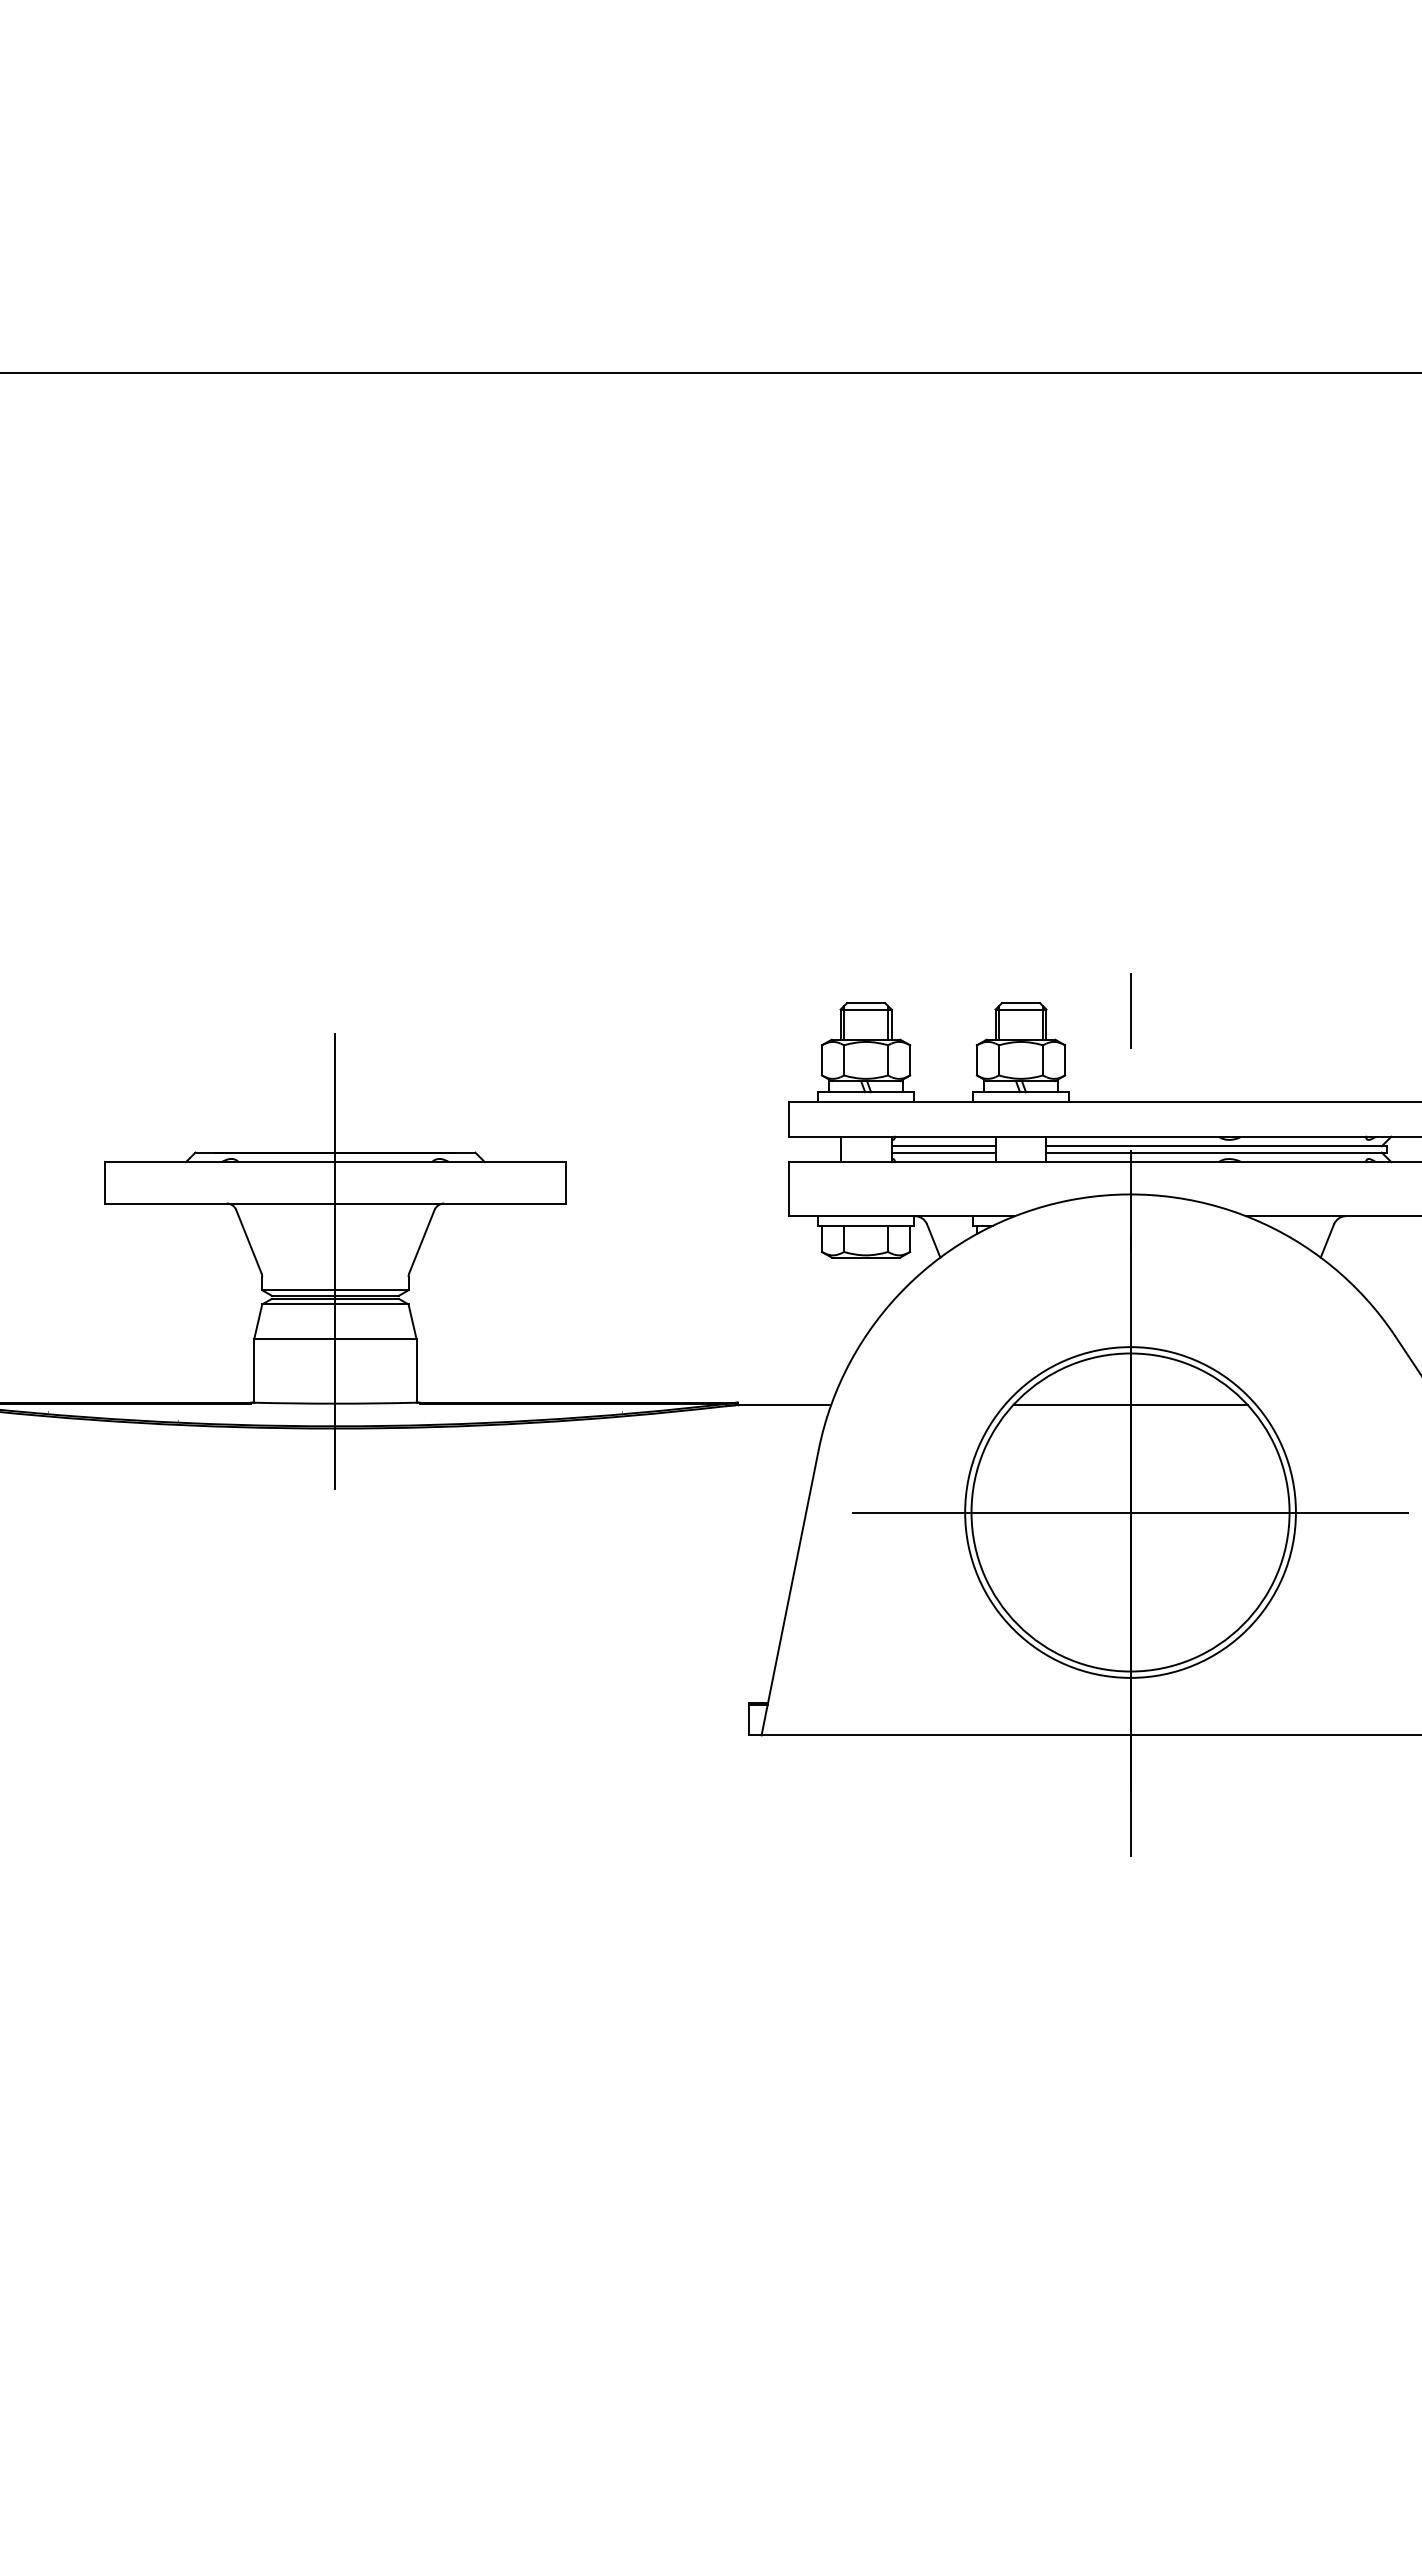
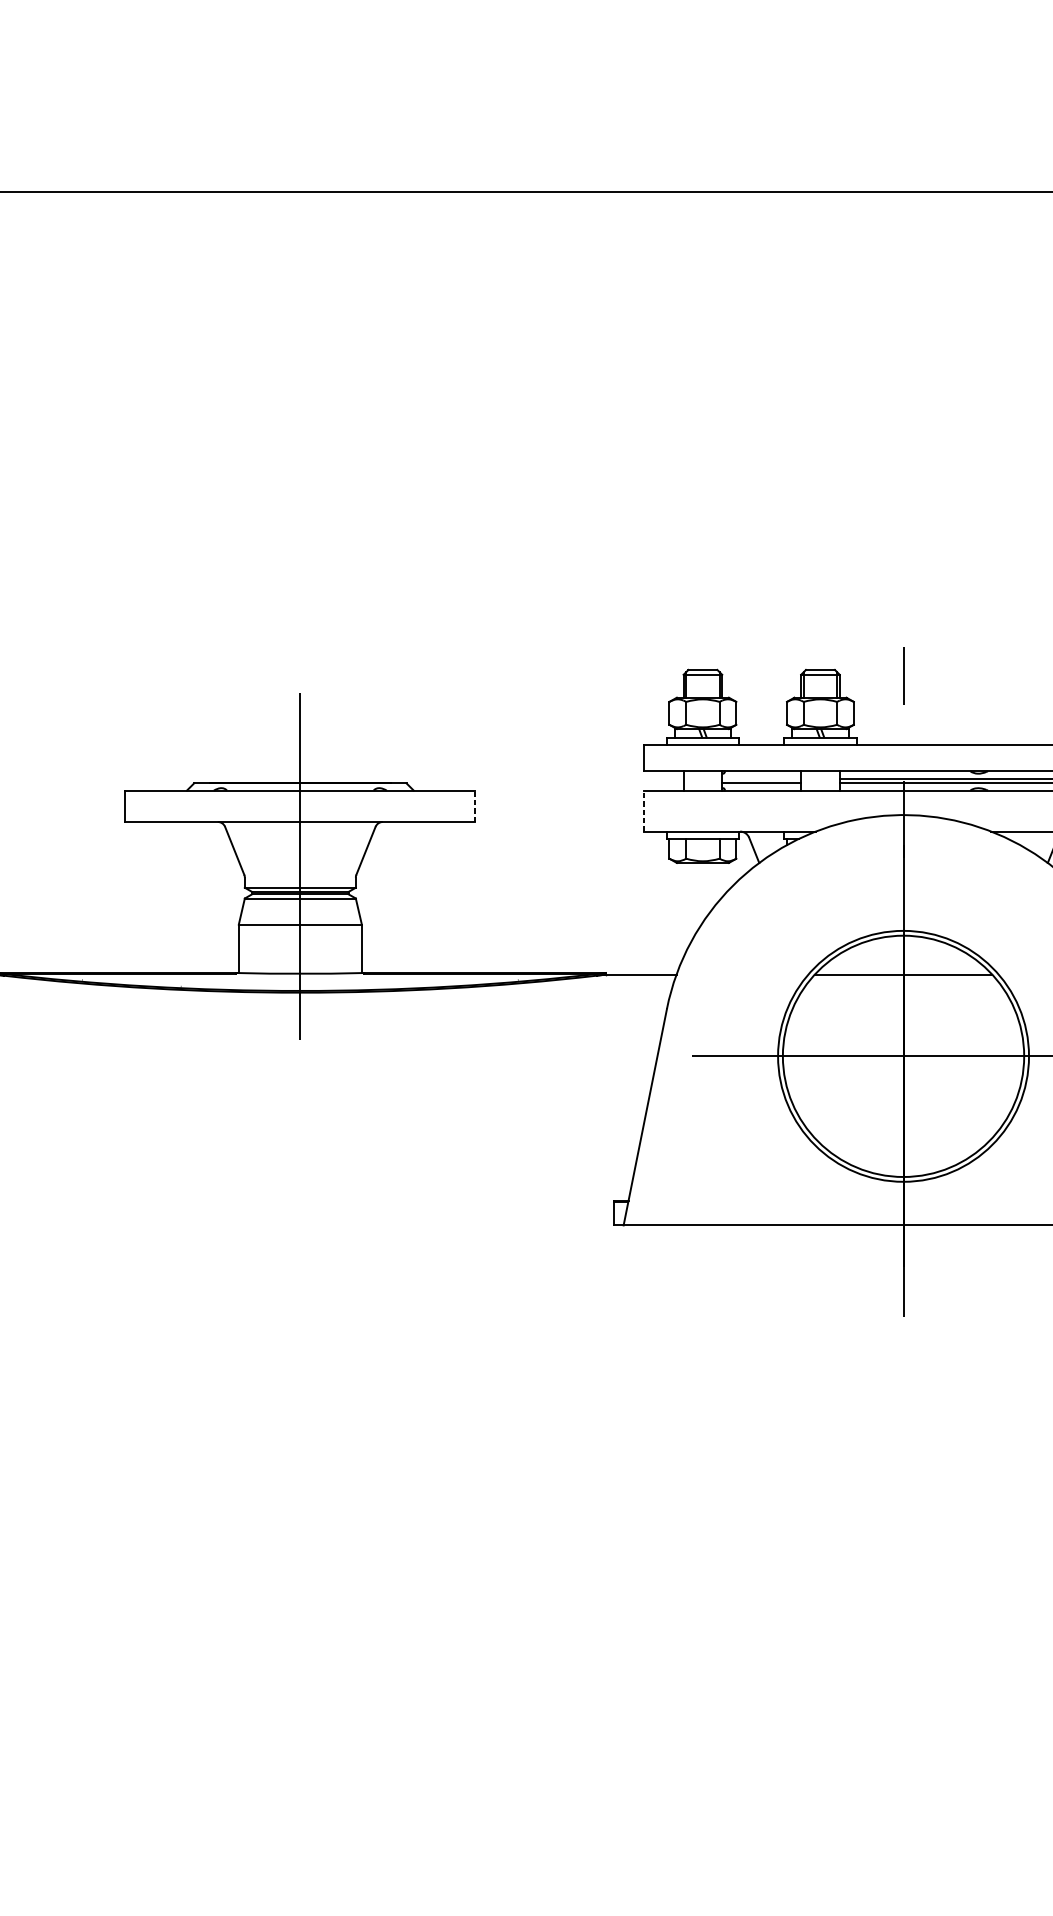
line: (943, 1146) -> (761, 778), removed
line: (566, 1182) -> (475, 806), solid -> dashed
line: (788, 1188) -> (644, 810), solid -> dashed

